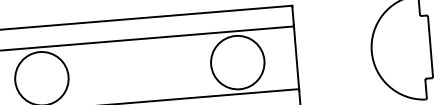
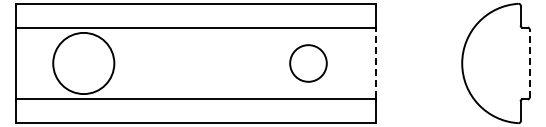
line: (430, 46) -> (529, 63), solid -> dashed
line: (296, 57) -> (375, 63), solid -> dashed
circle: (237, 62) -> (308, 63), size x0.6

